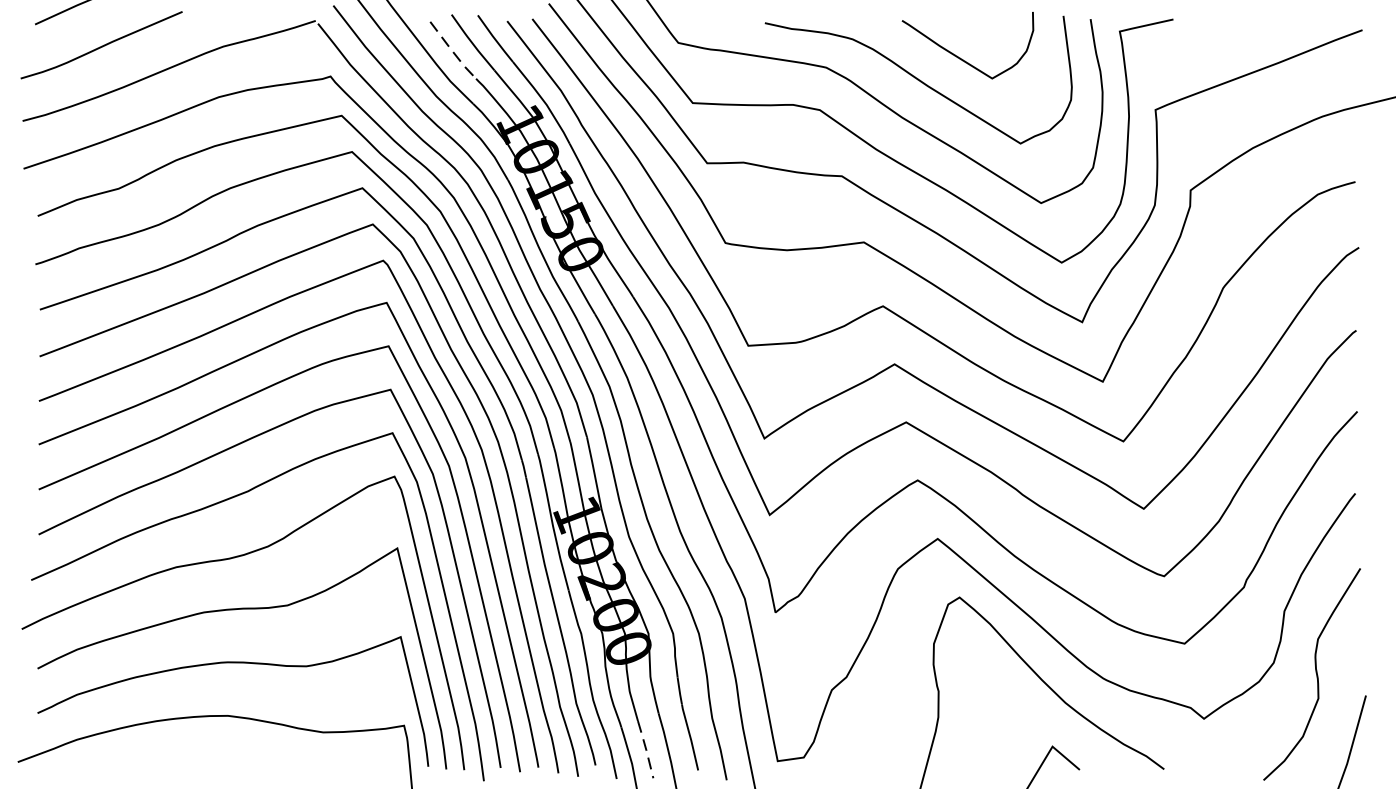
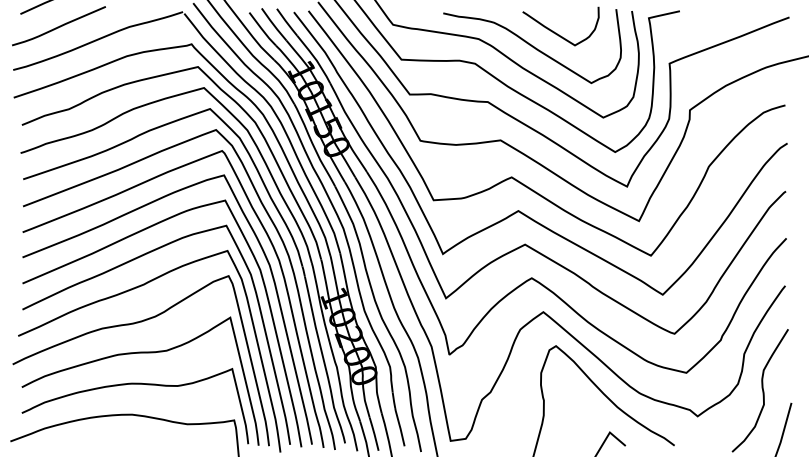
line: (452, 51) -> (262, 29), dashed -> solid
line: (646, 750) -> (374, 434), dashed -> solid

